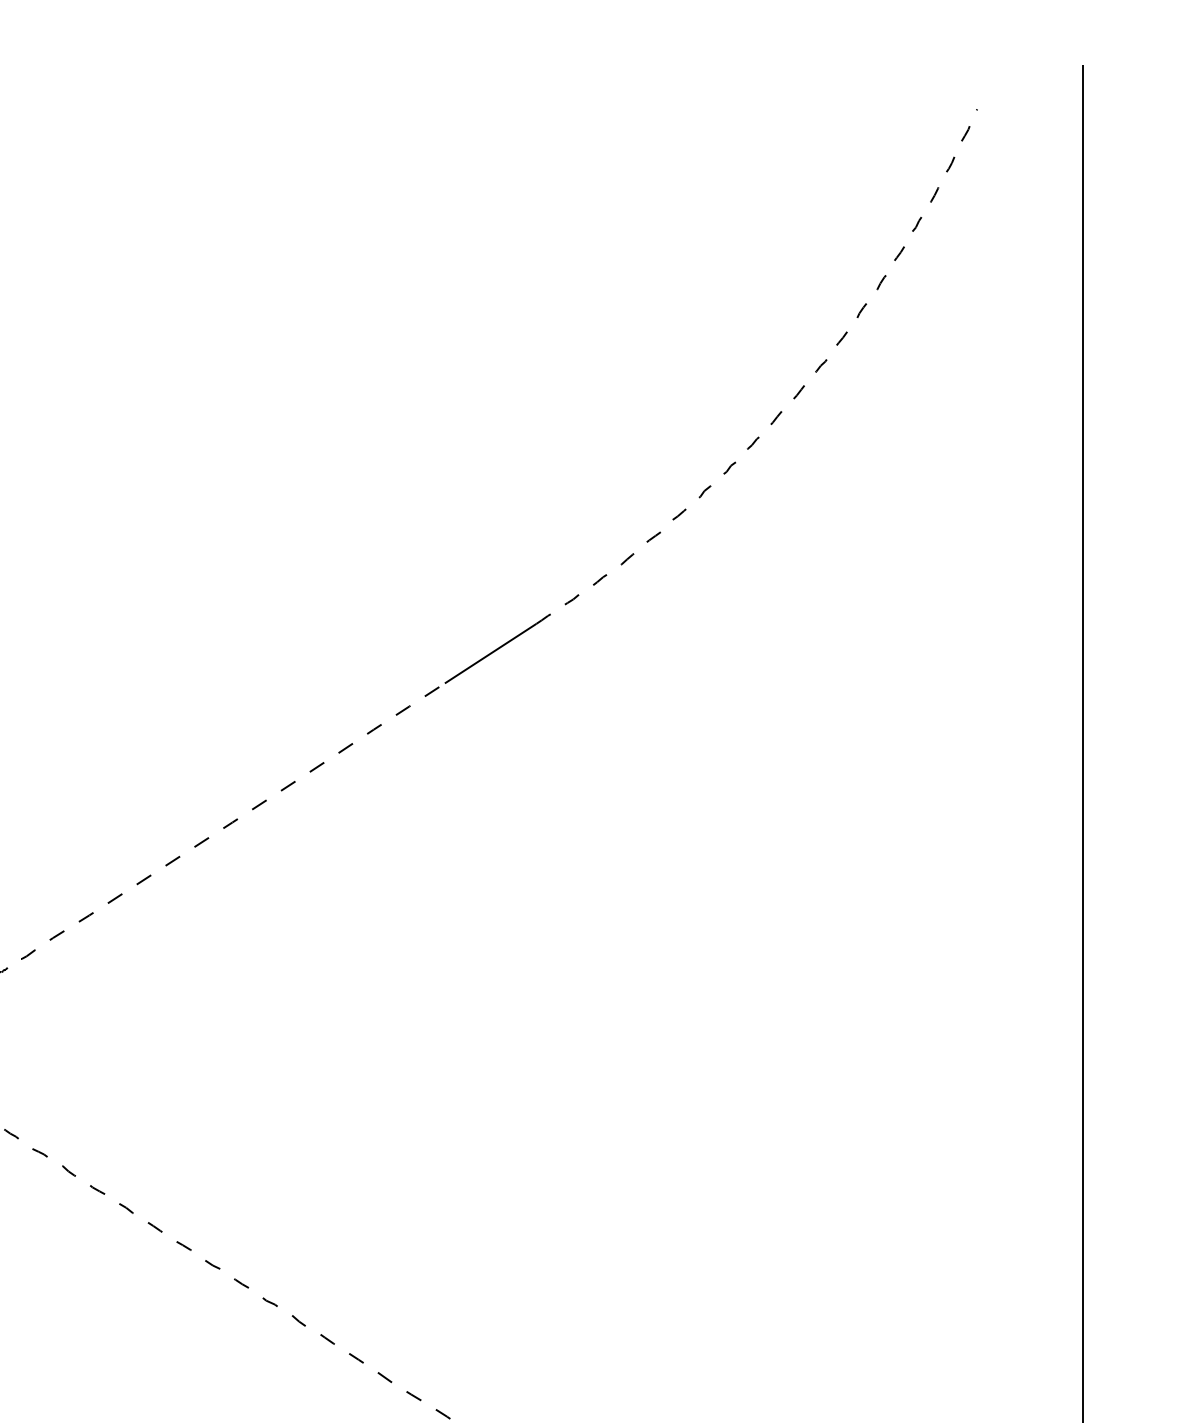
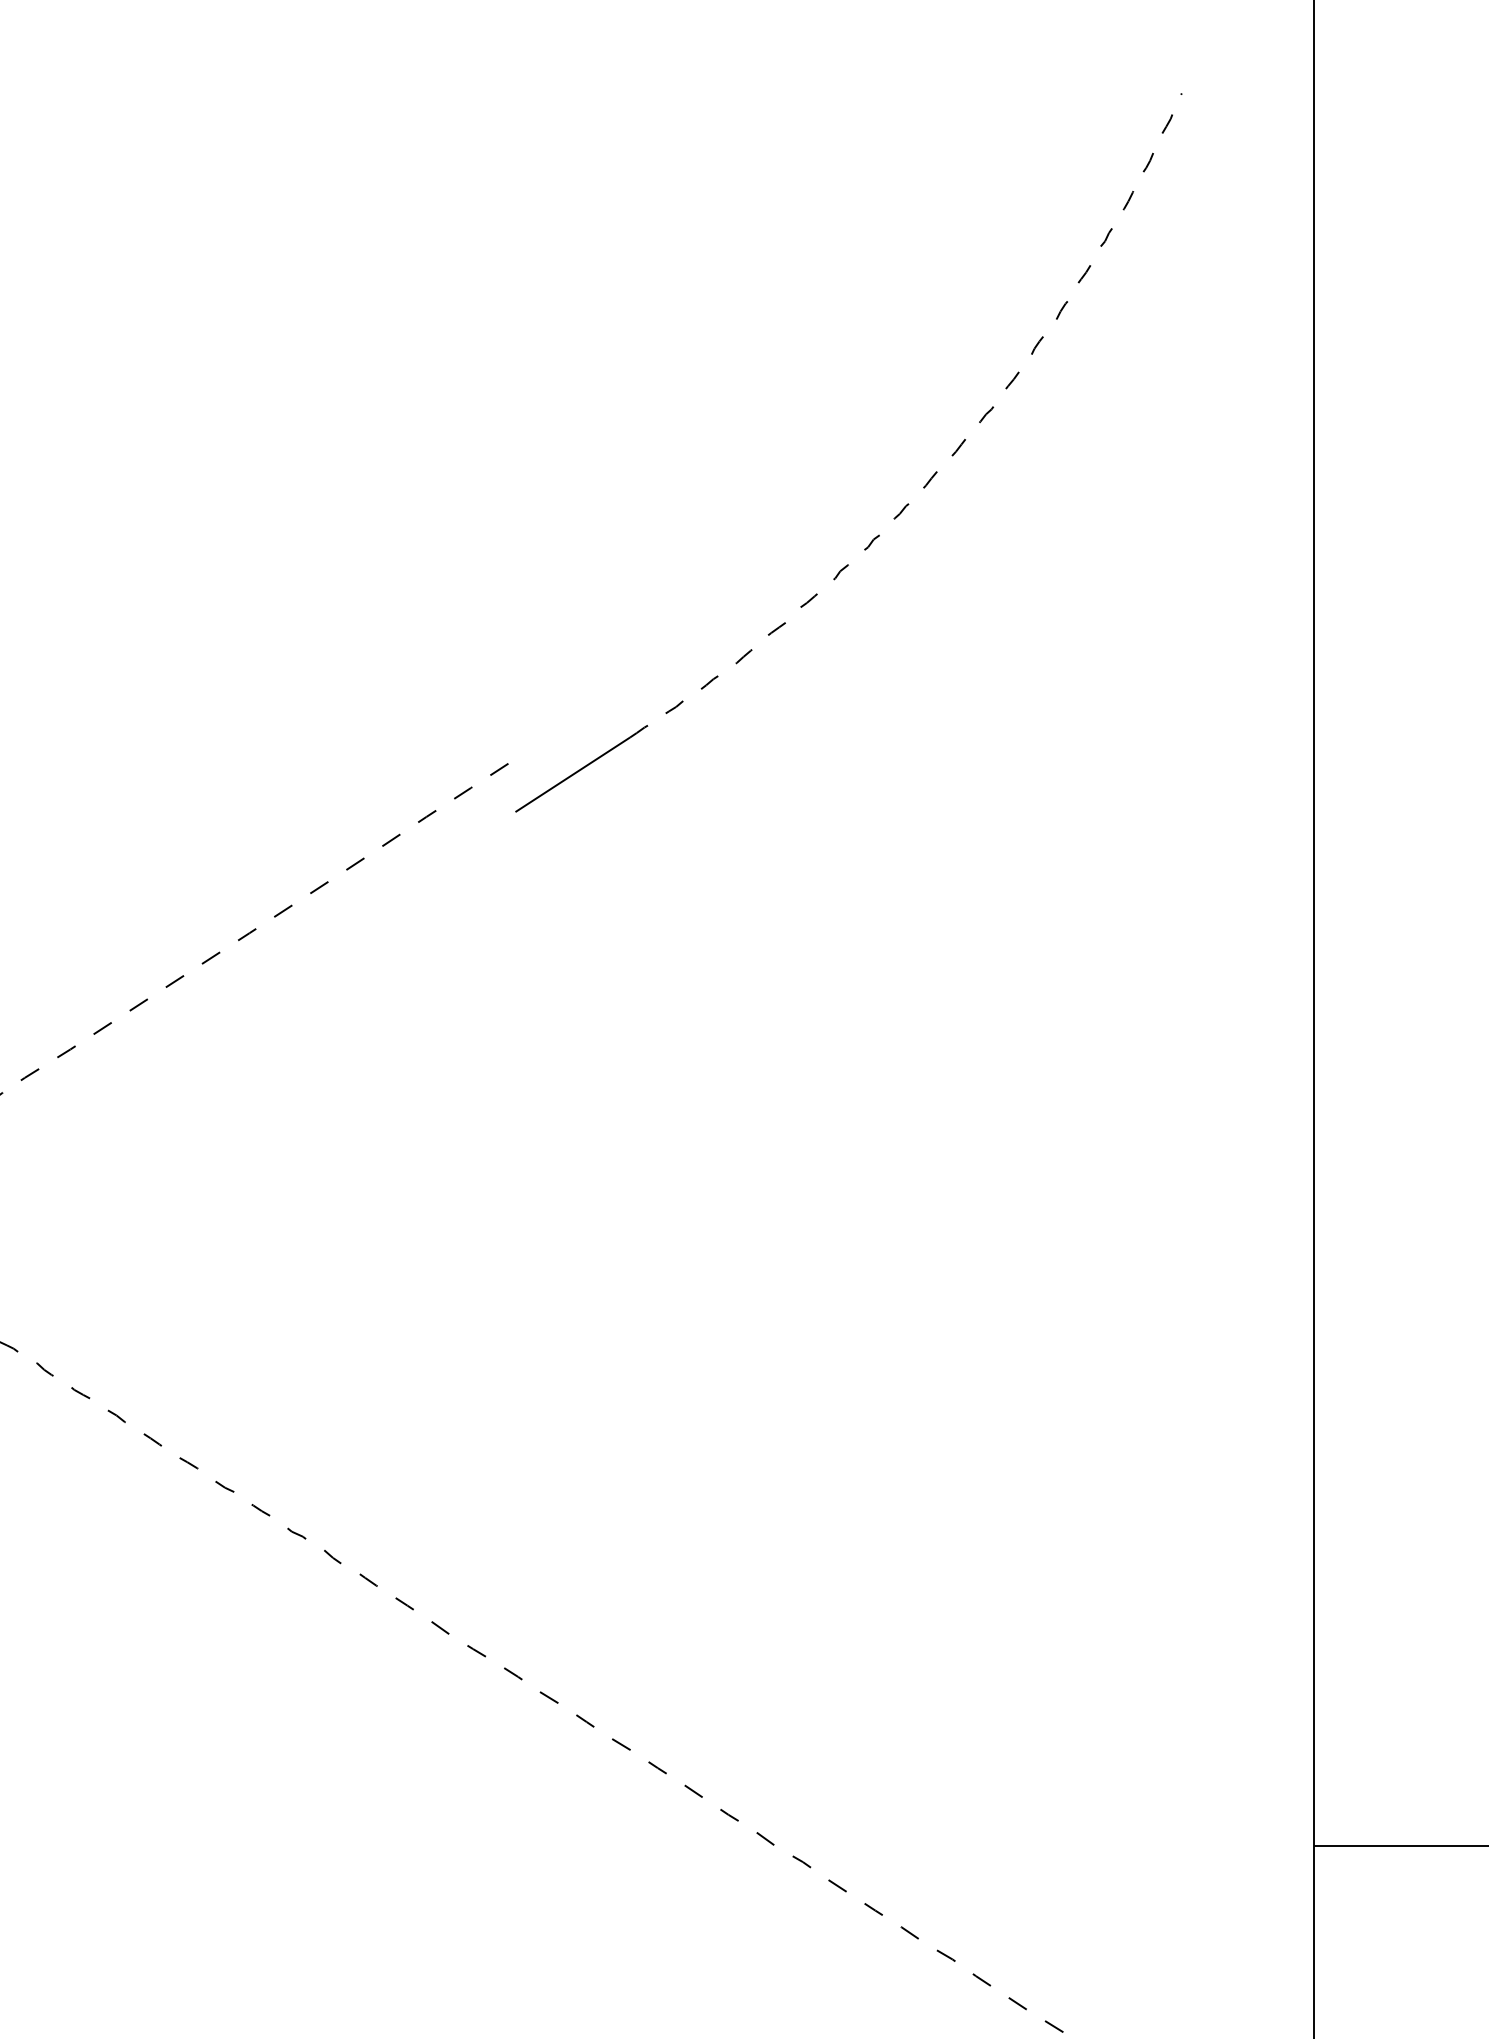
part: (754, 440) -> (903, 507), moved

